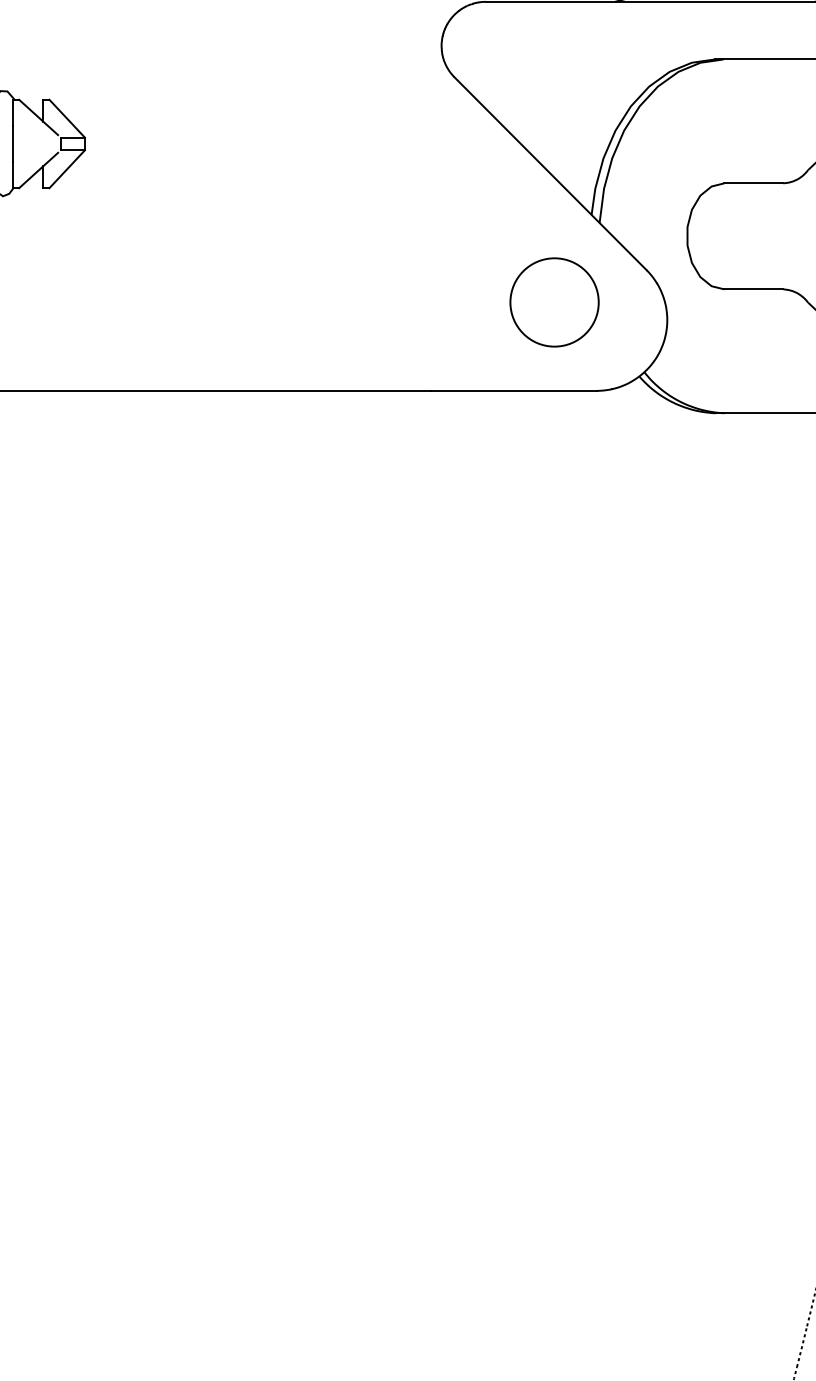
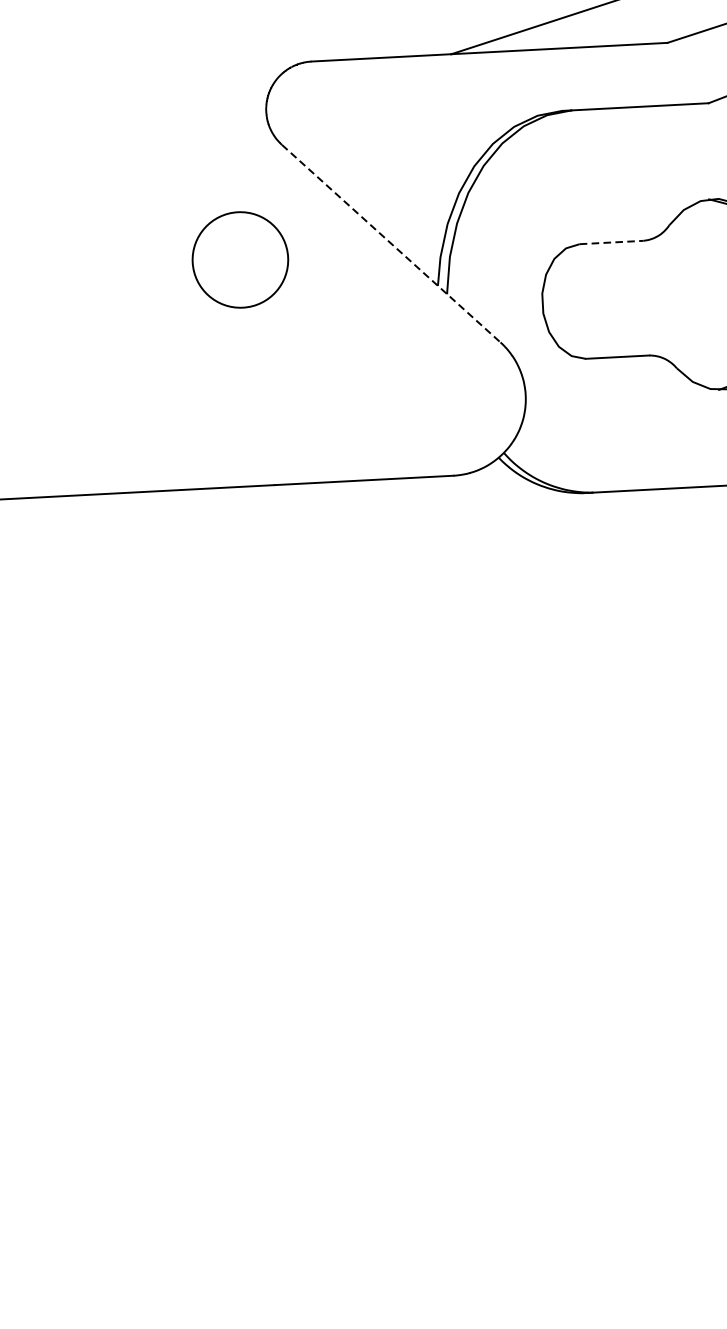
line: (550, 174) -> (391, 244), solid -> dashed
line: (754, 183) -> (612, 242), solid -> dashed
circle: (554, 302) -> (240, 259), moved

